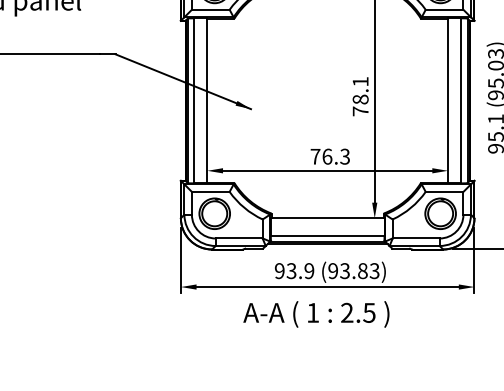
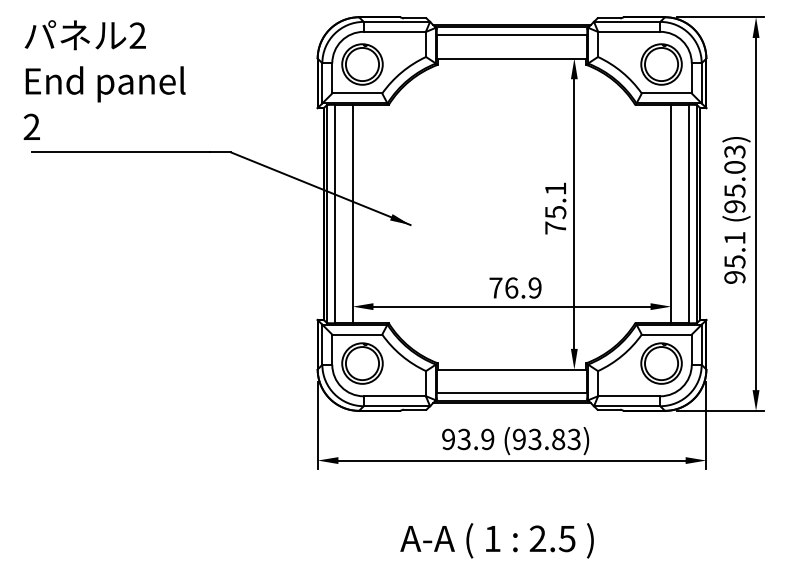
text: (360, 99) -> (555, 212), 78.1 -> 75.1
text: (344, 156) -> (534, 287), 76.3 -> 76.9
text: (315, 314) -> (496, 540), moved

